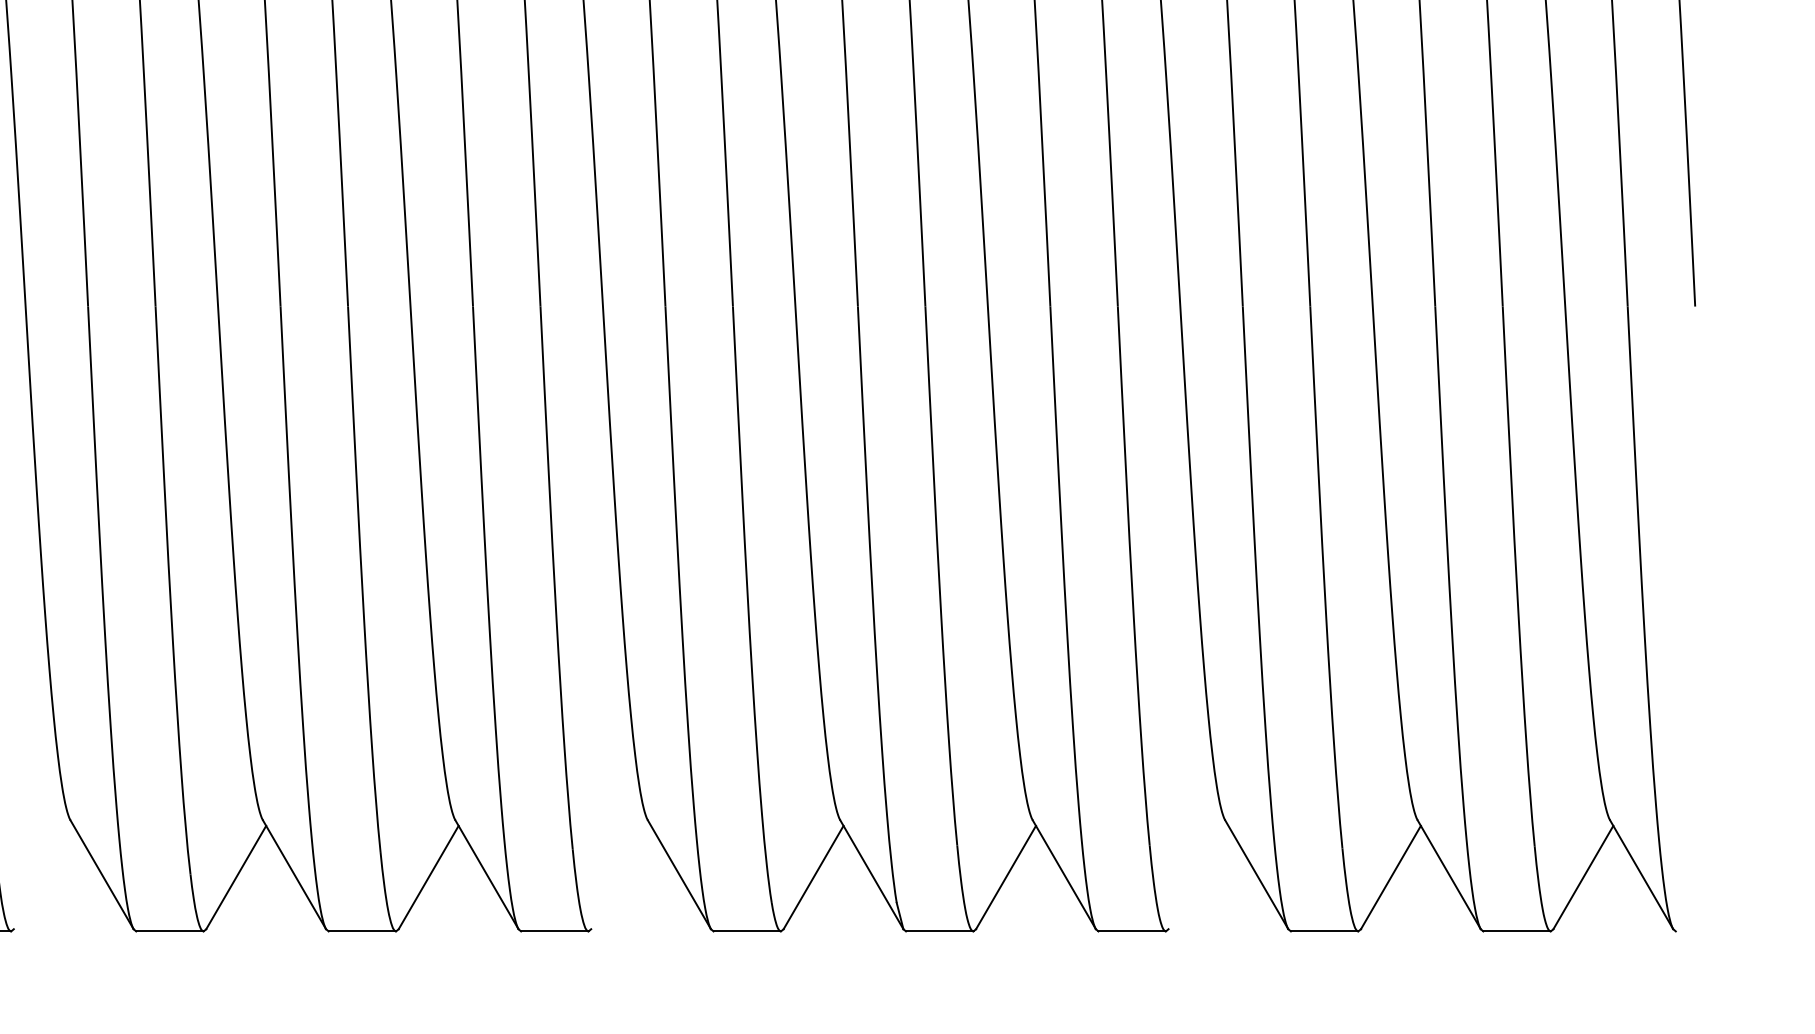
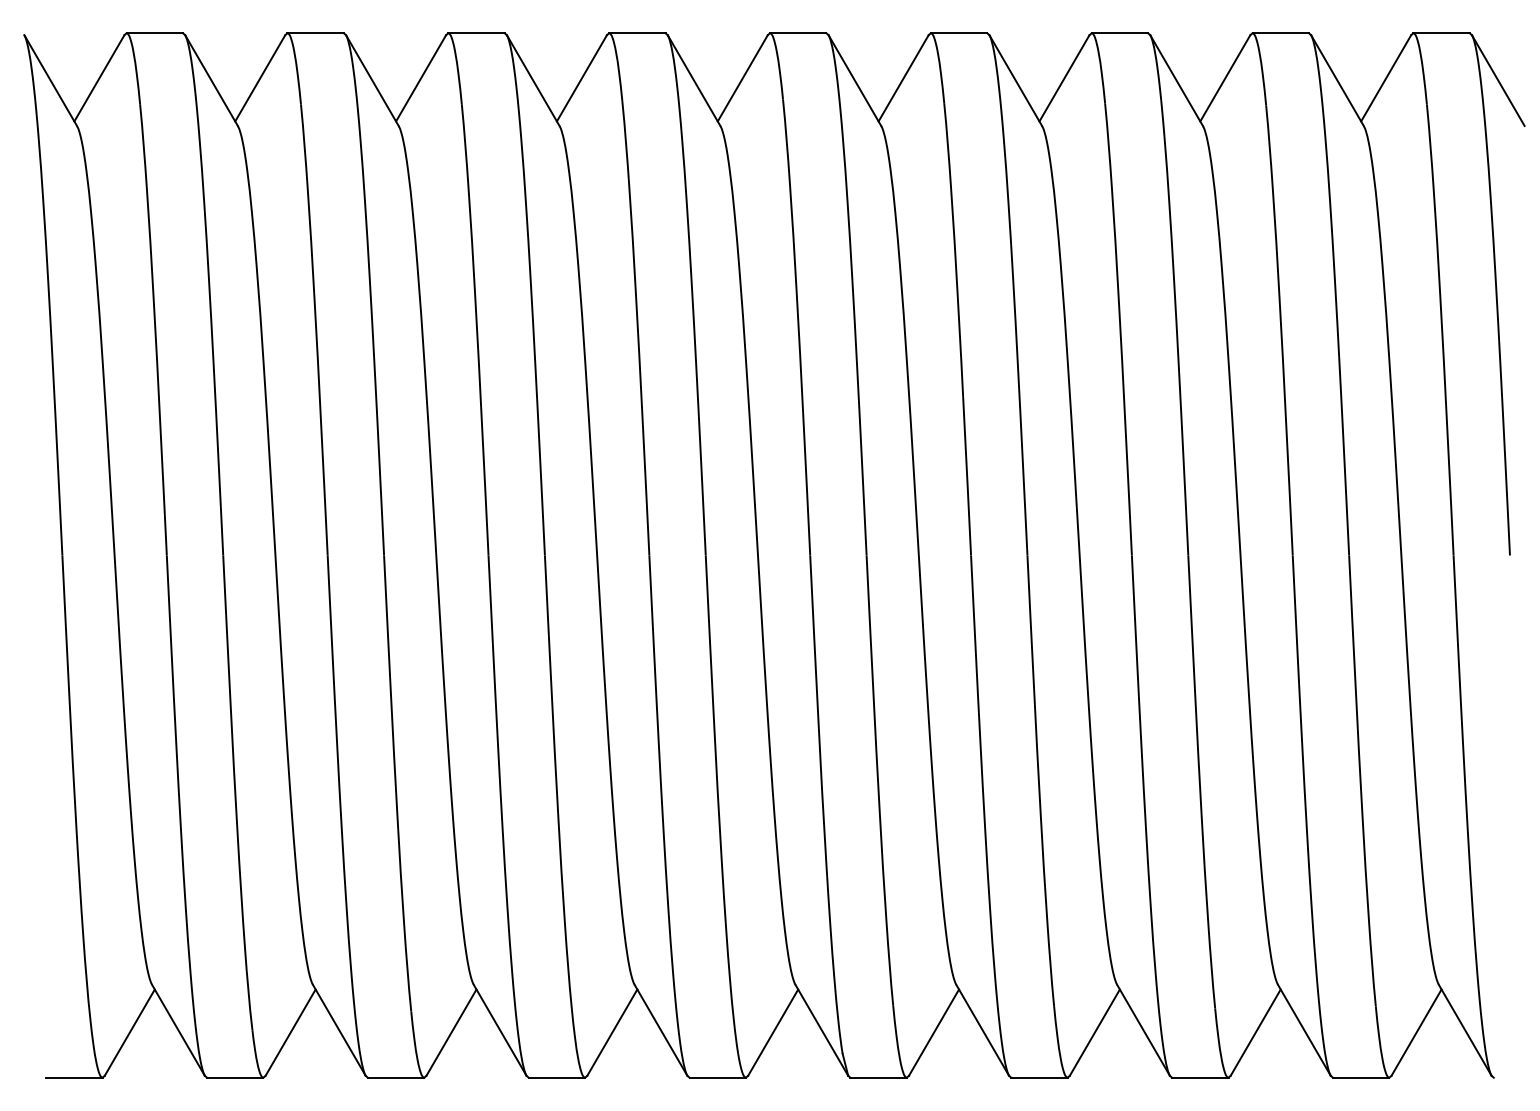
line: (43, 877) -> (129, 1032), added
line: (621, 877) -> (612, 1032), added
line: (1198, 877) -> (1094, 1032), added

